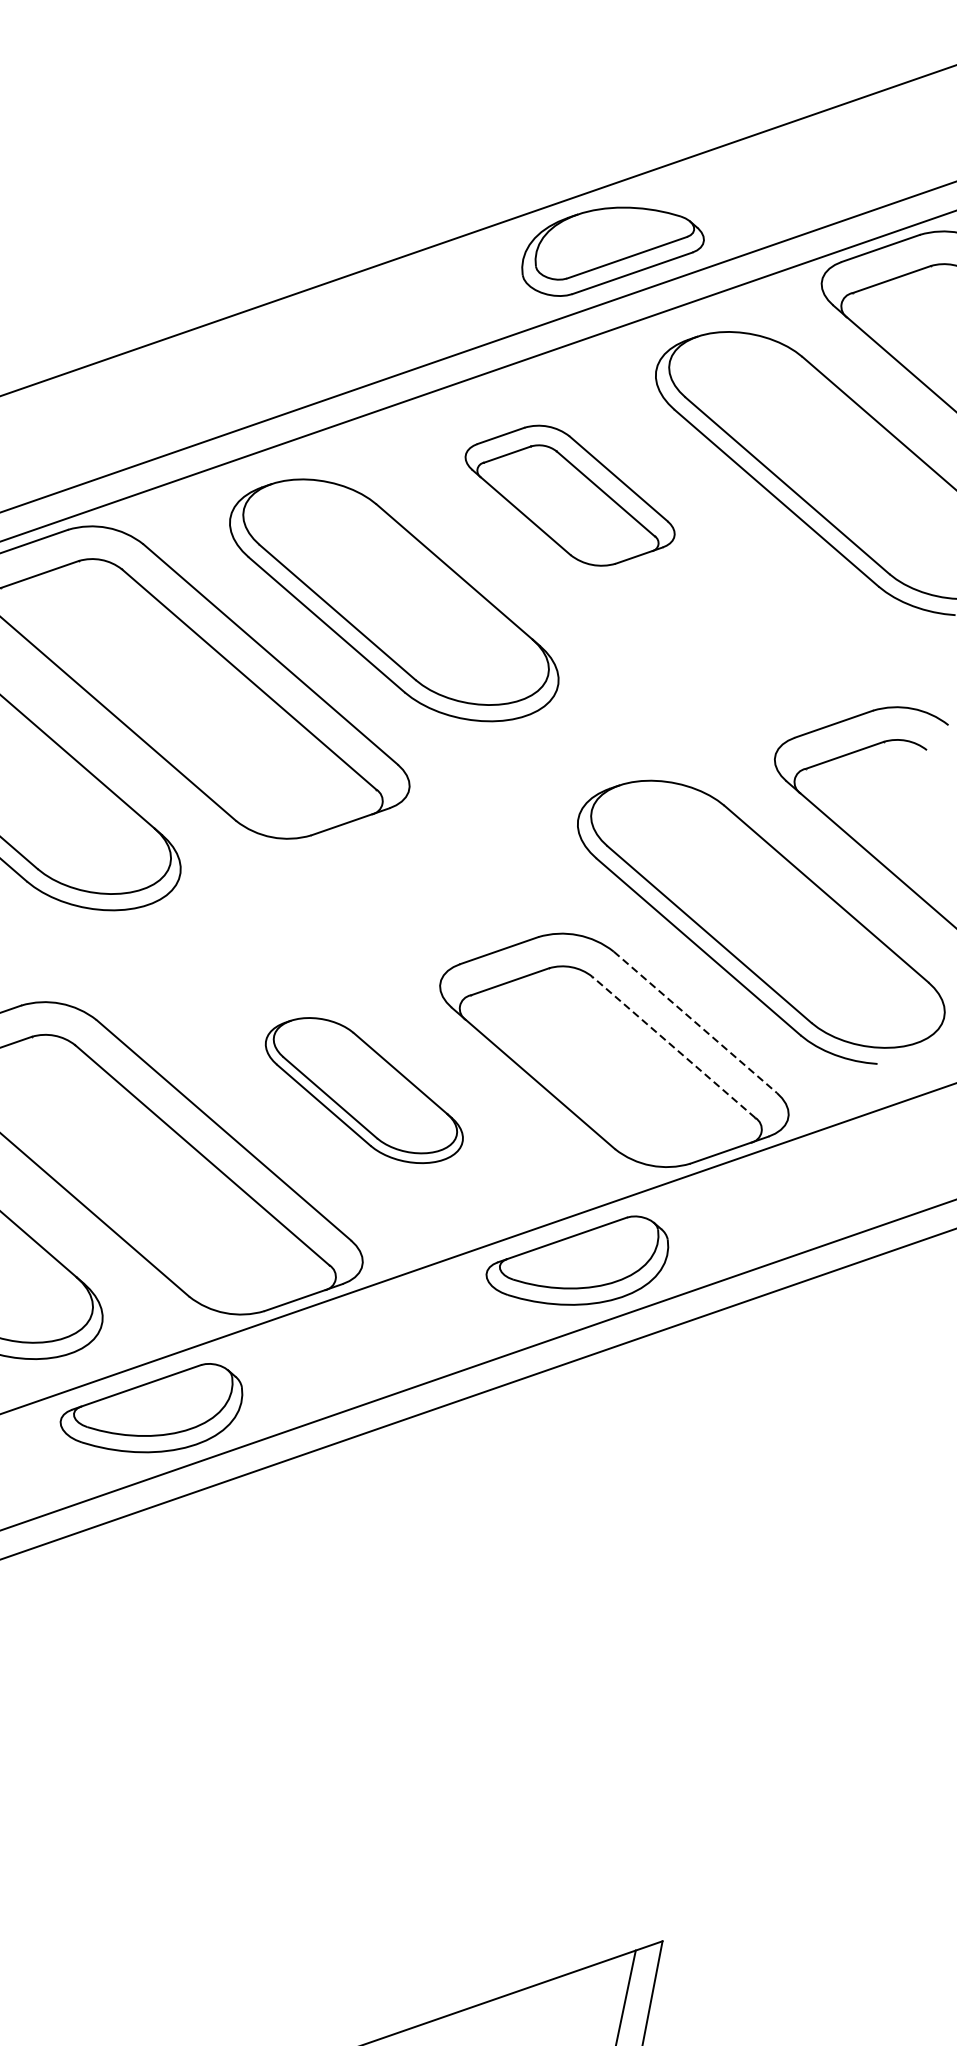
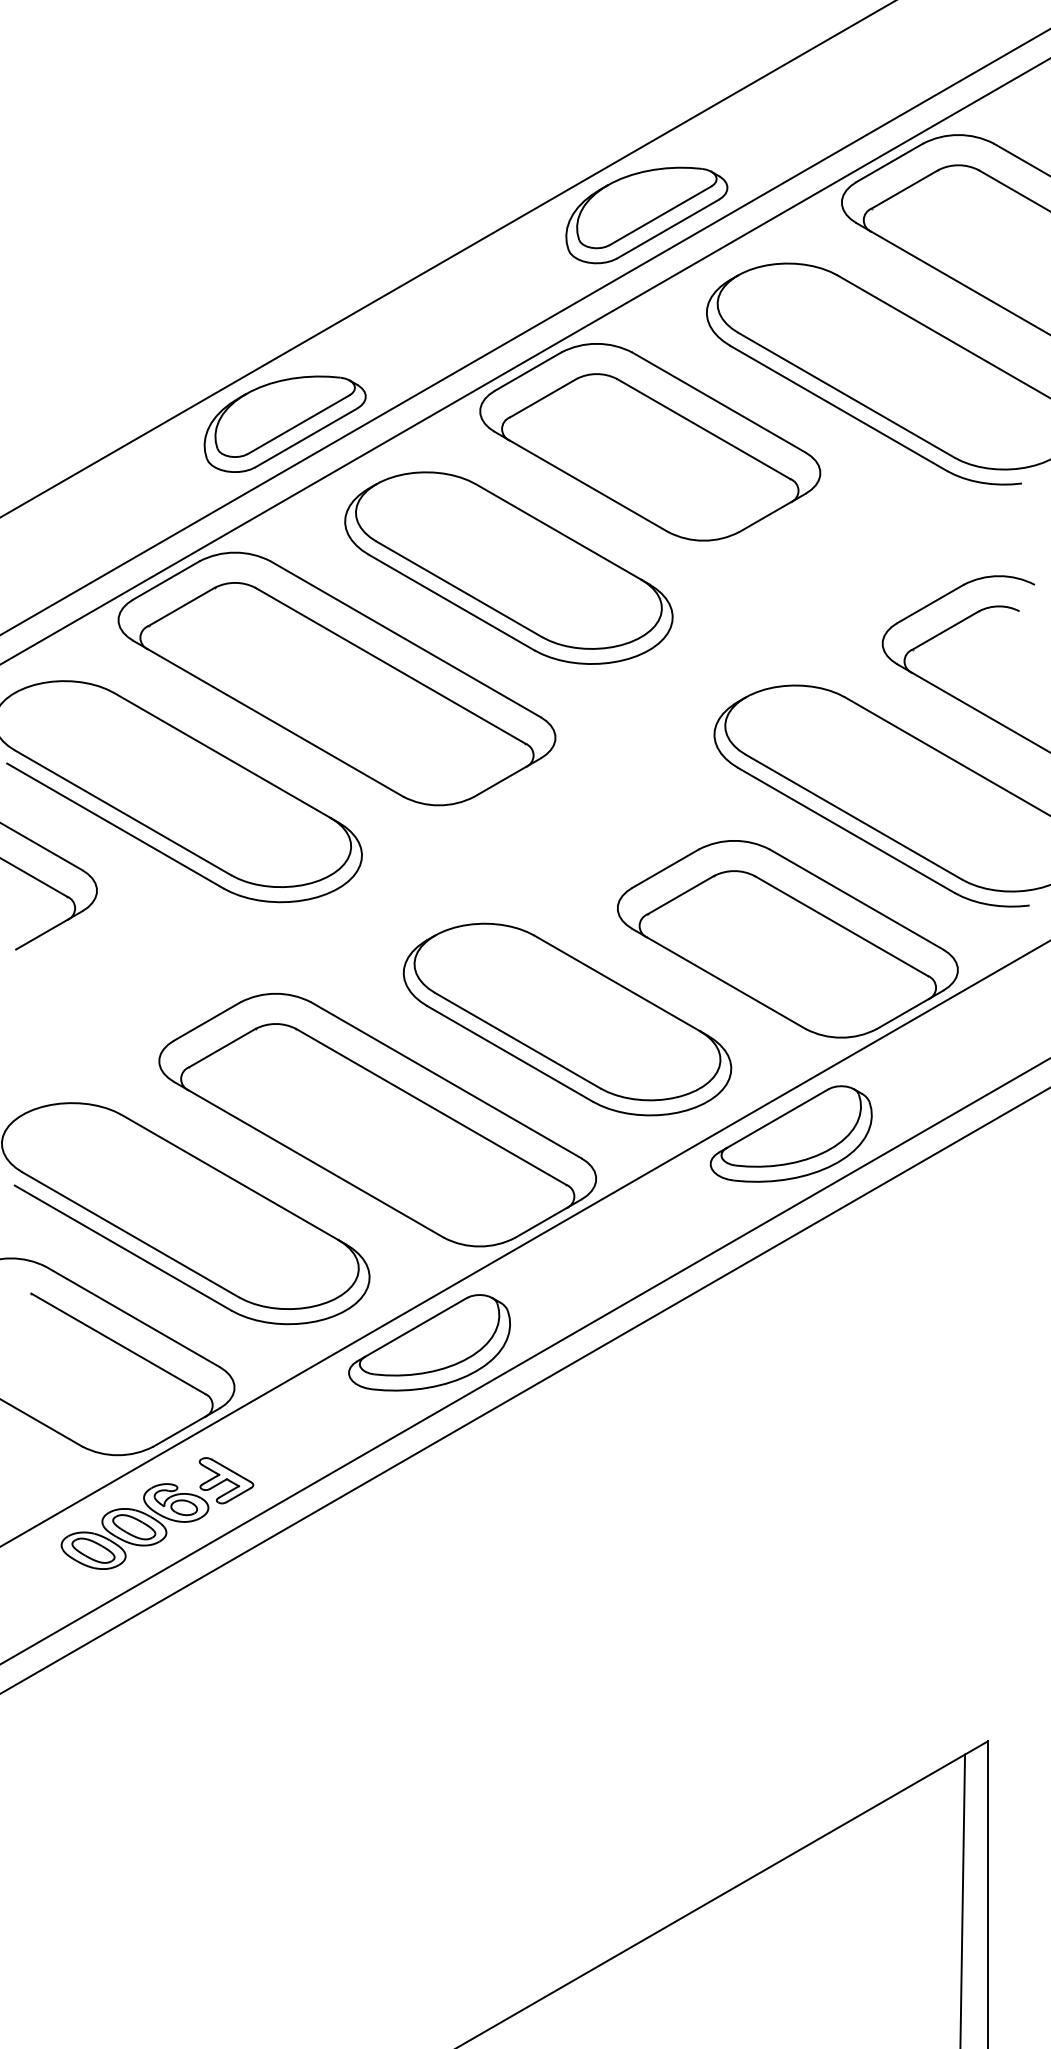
part: (186, 401) -> (284, 423), added
part: (570, 495) -> (650, 442), size x1.67
line: (695, 1022) -> (856, 899), dashed -> solid
line: (673, 1047) -> (841, 926), dashed -> solid
part: (364, 1090) -> (567, 1019), size x1.67

